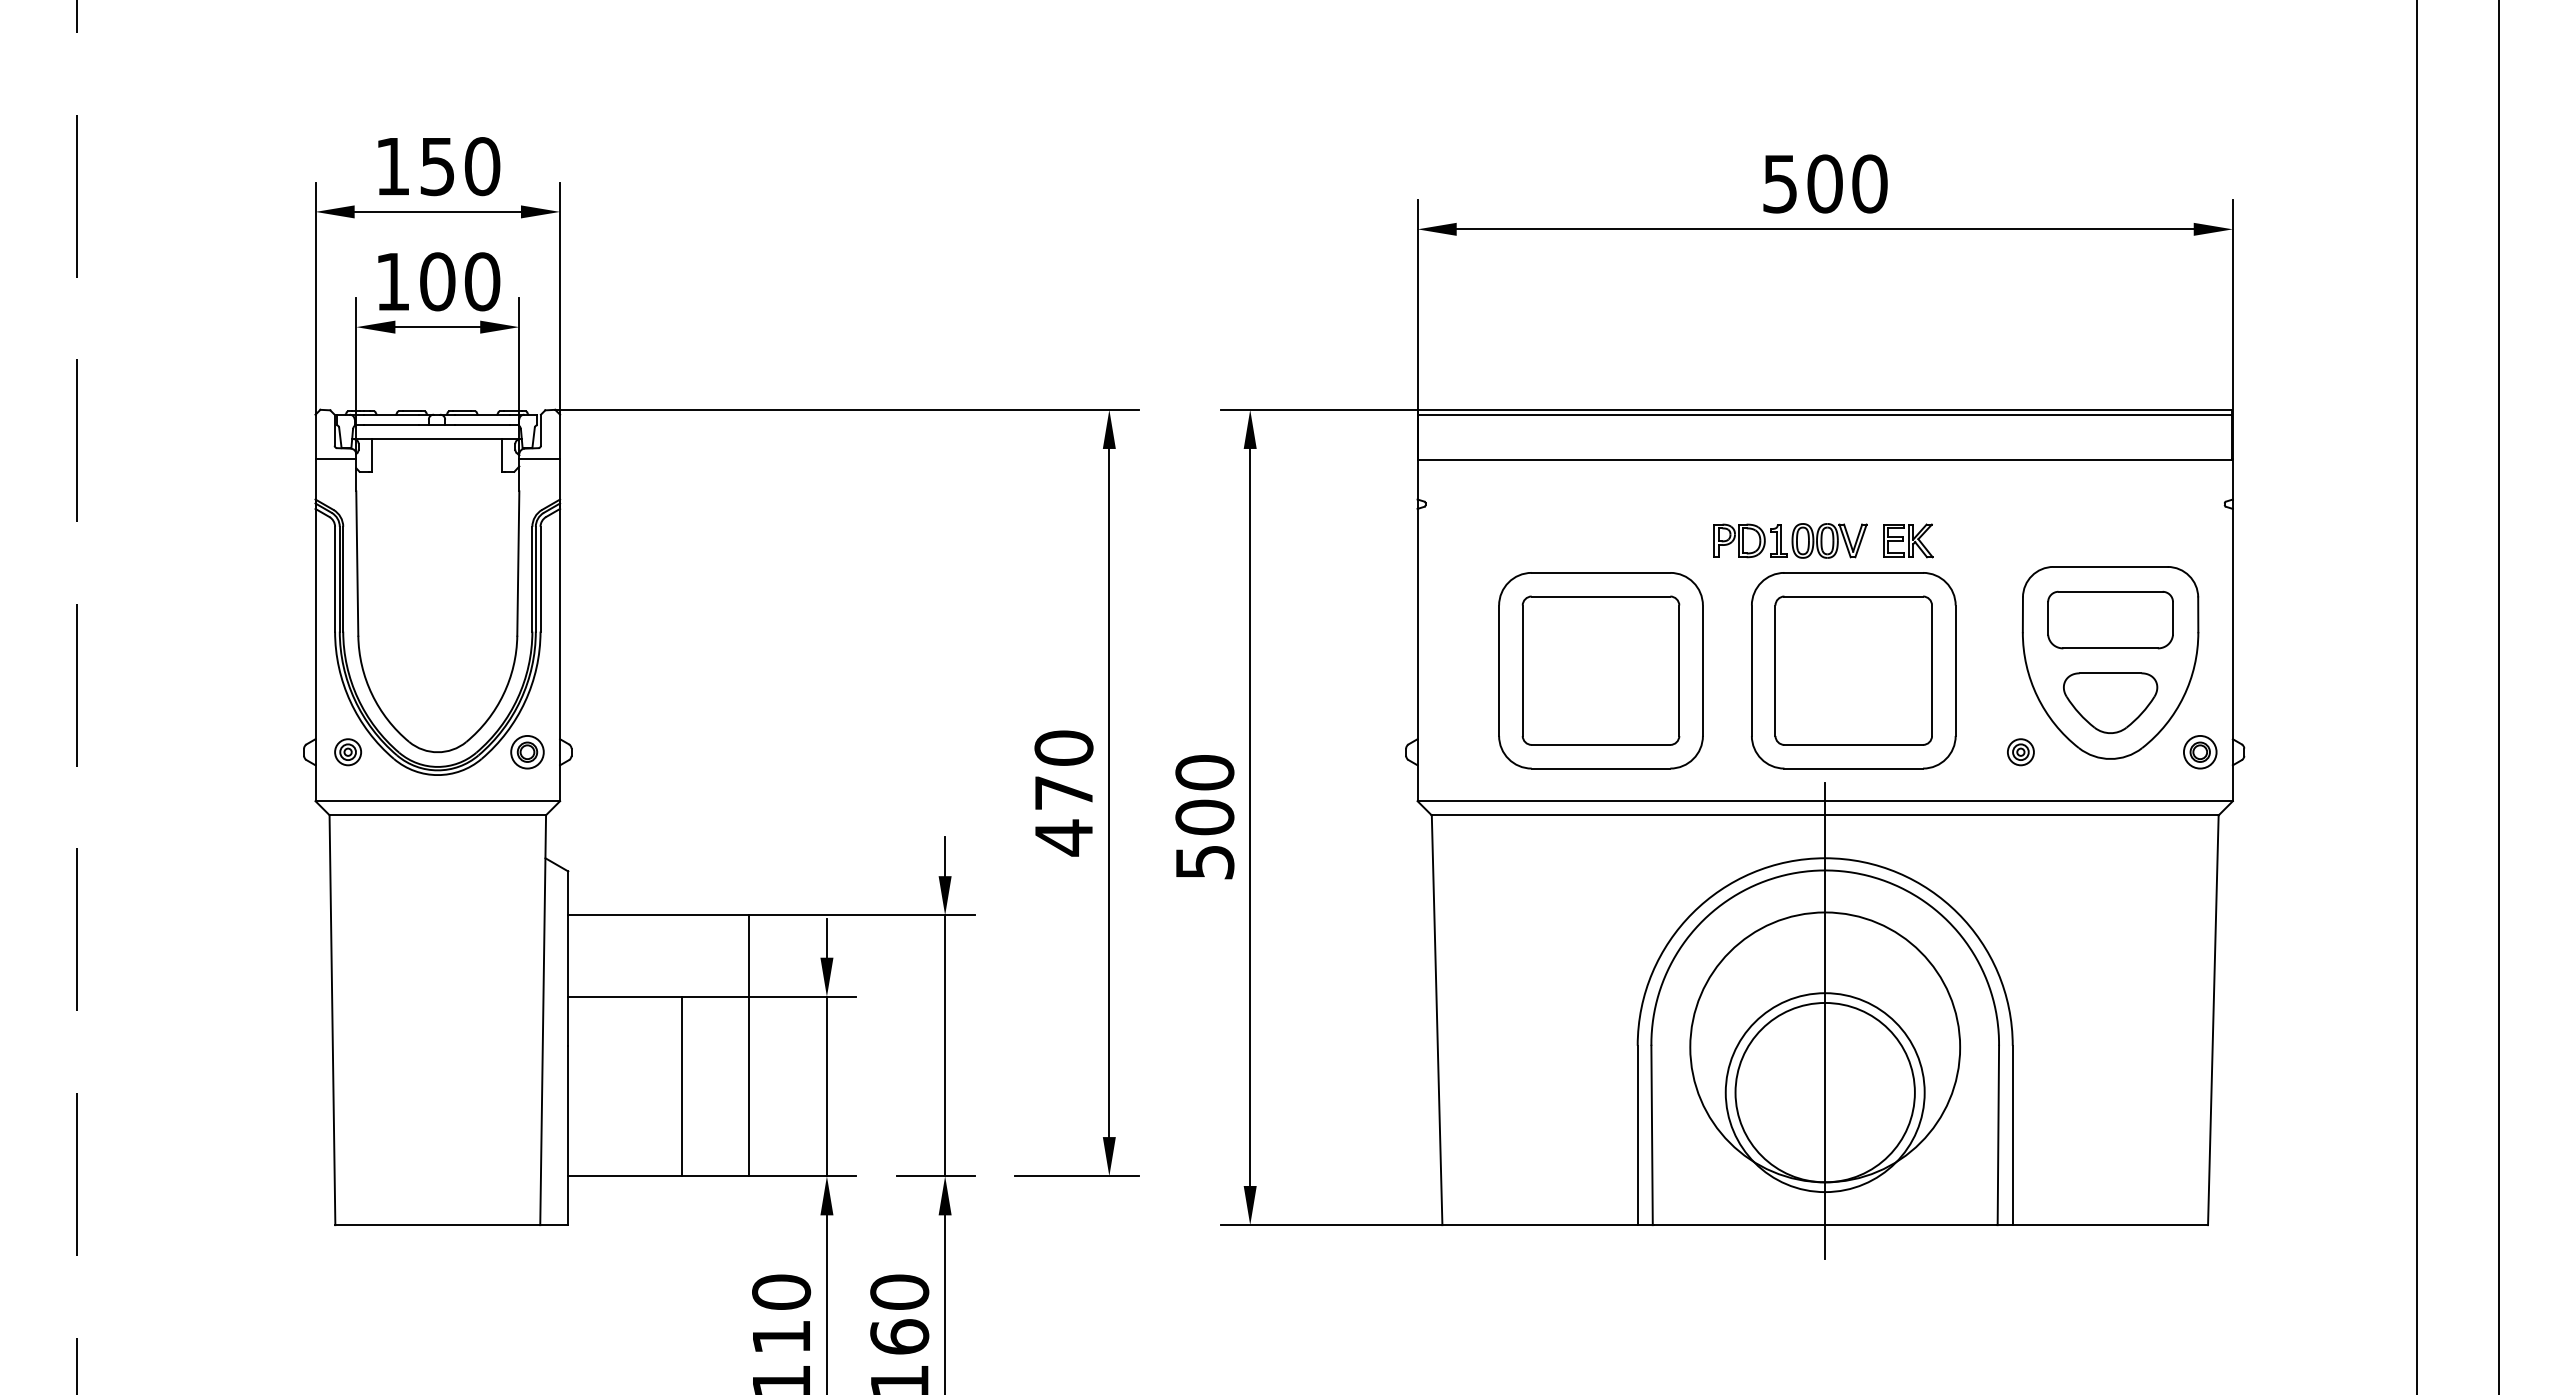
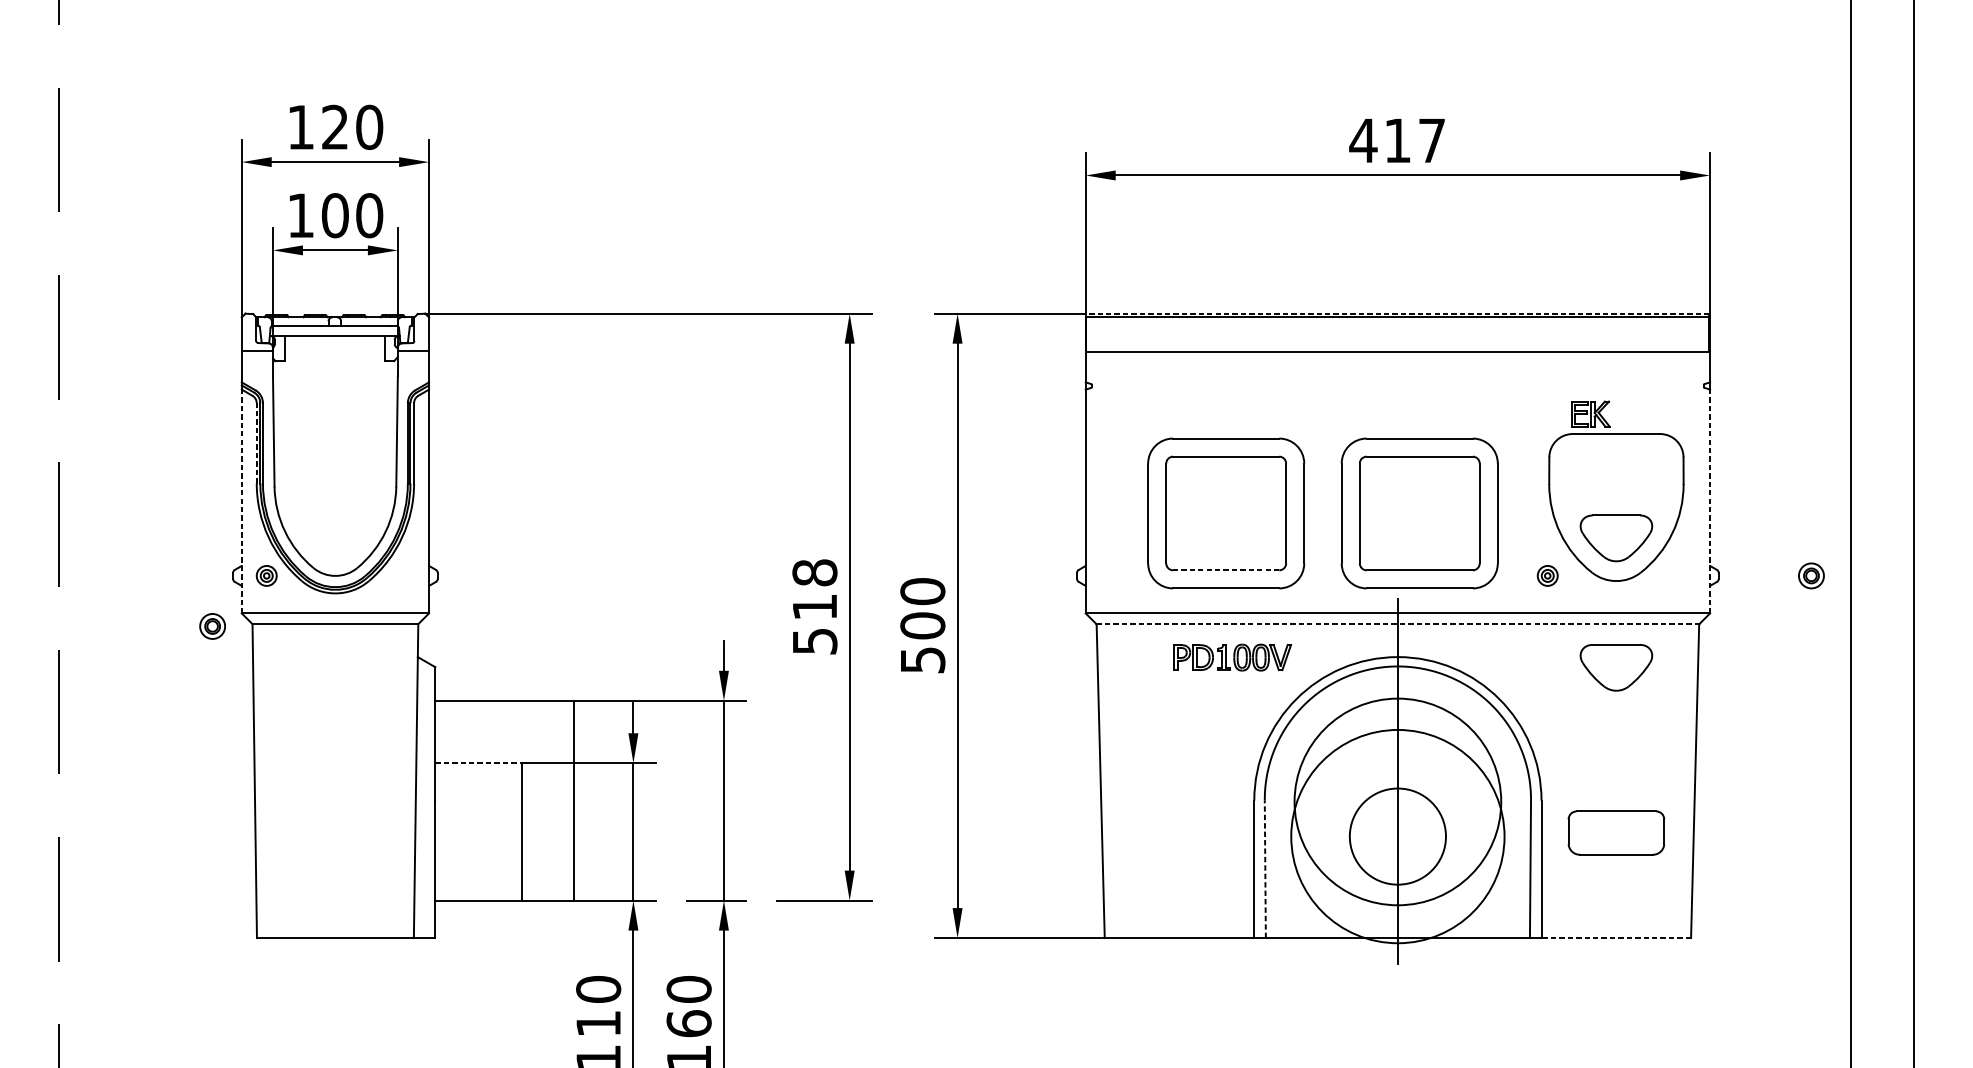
text: (436, 166) -> (334, 127), 150 -> 120
text: (1824, 183) -> (1397, 140), 500 -> 417
line: (1825, 409) -> (1398, 313), solid -> dashed
part: (1790, 540) -> (1232, 657), moved
part: (1908, 540) -> (1591, 413), moved
line: (335, 578) -> (257, 442), solid -> dashed
part: (2110, 619) -> (1616, 832), moved
line: (315, 654) -> (241, 501), solid -> dashed
line: (2232, 654) -> (1709, 501), solid -> dashed
line: (1600, 744) -> (1225, 569), solid -> dashed
part: (527, 752) -> (212, 626), moved
part: (2200, 752) -> (1811, 576), moved
text: (1063, 793) -> (814, 607), 470 -> 518
line: (1825, 815) -> (1398, 624), solid -> dashed
part: (2110, 871) -> (1616, 667), added
line: (624, 996) -> (478, 762), solid -> dashed
circle: (1824, 1092) -> (1397, 836), size x0.7
circle: (1824, 1092) -> (1397, 836), size x1.4
line: (1652, 1135) -> (1265, 869), solid -> dashed
line: (2110, 1225) -> (1616, 938), solid -> dashed

